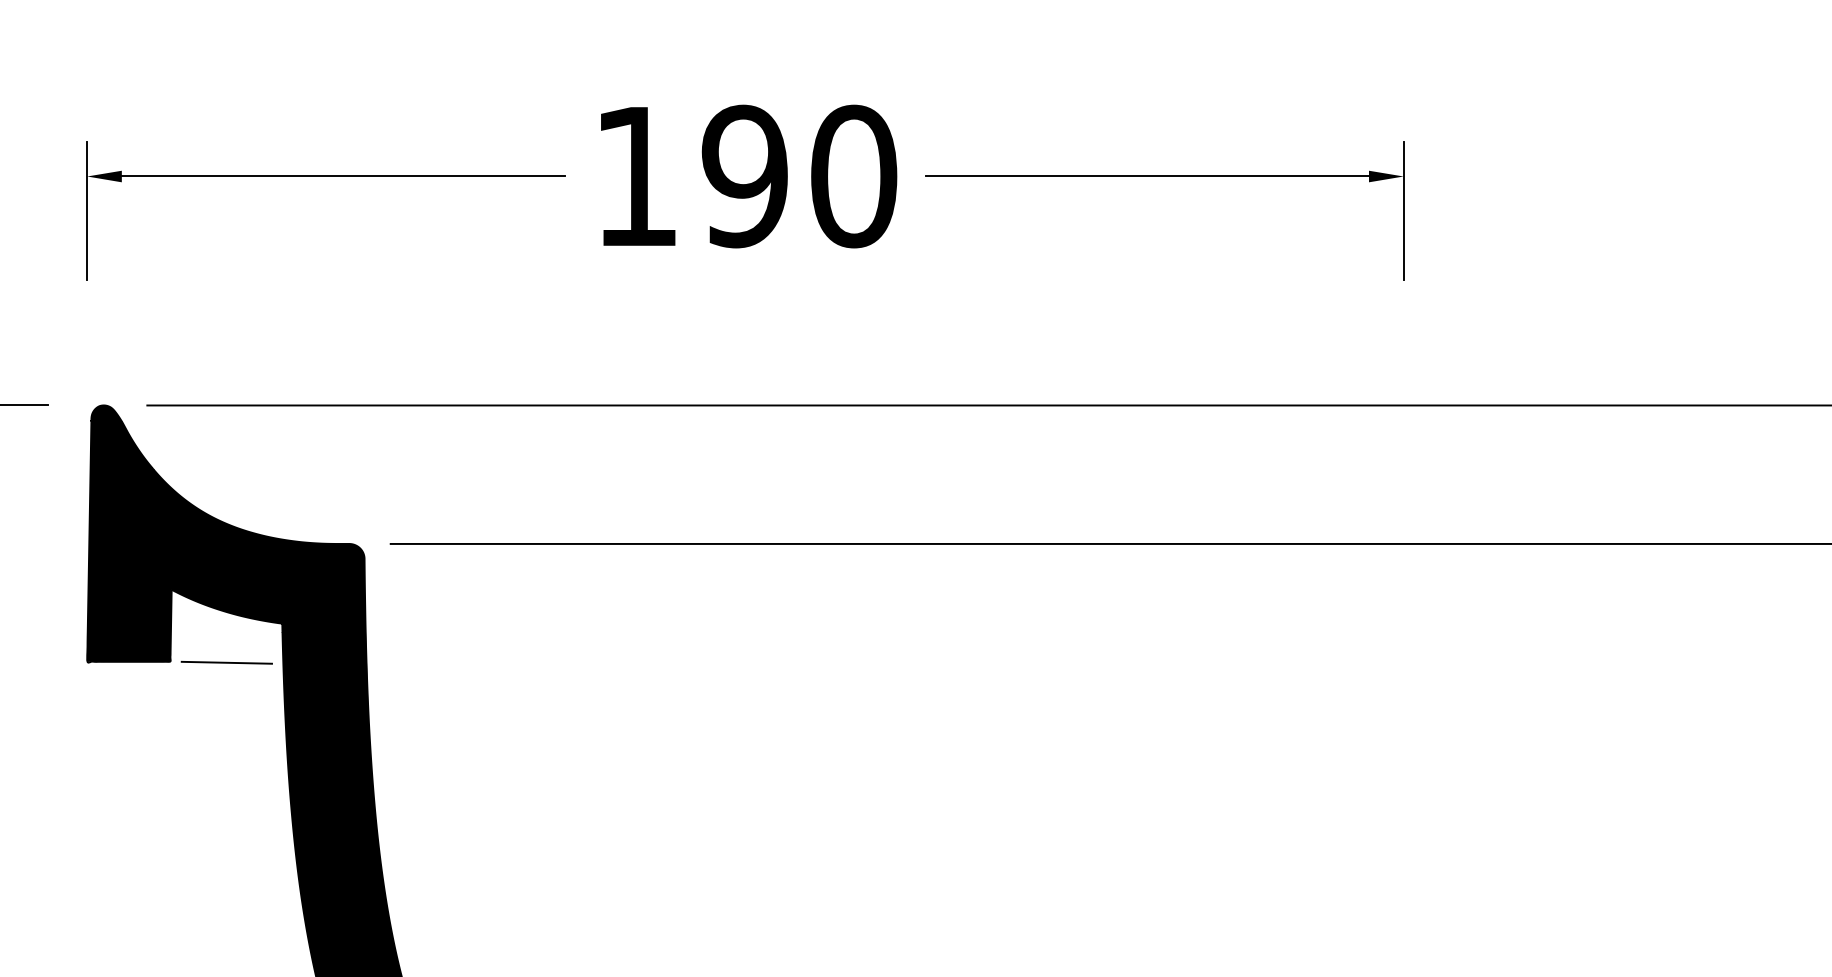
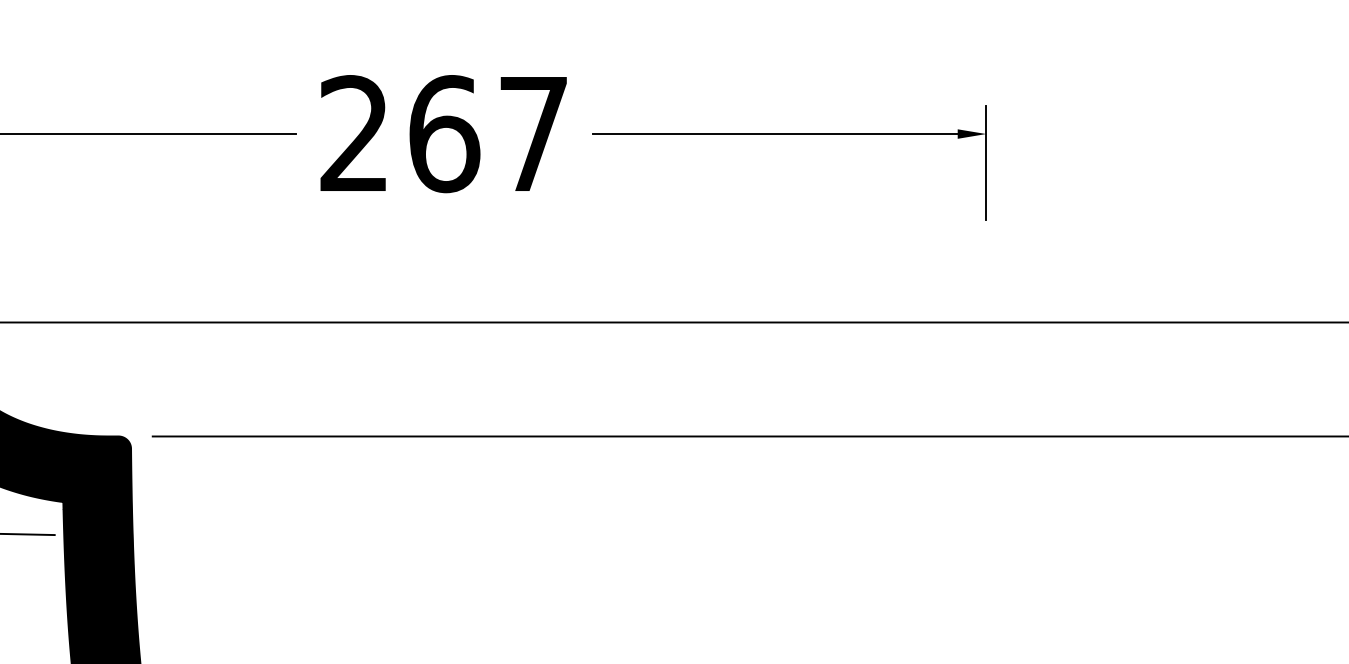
text: (745, 176) -> (444, 134), 190 -> 267

